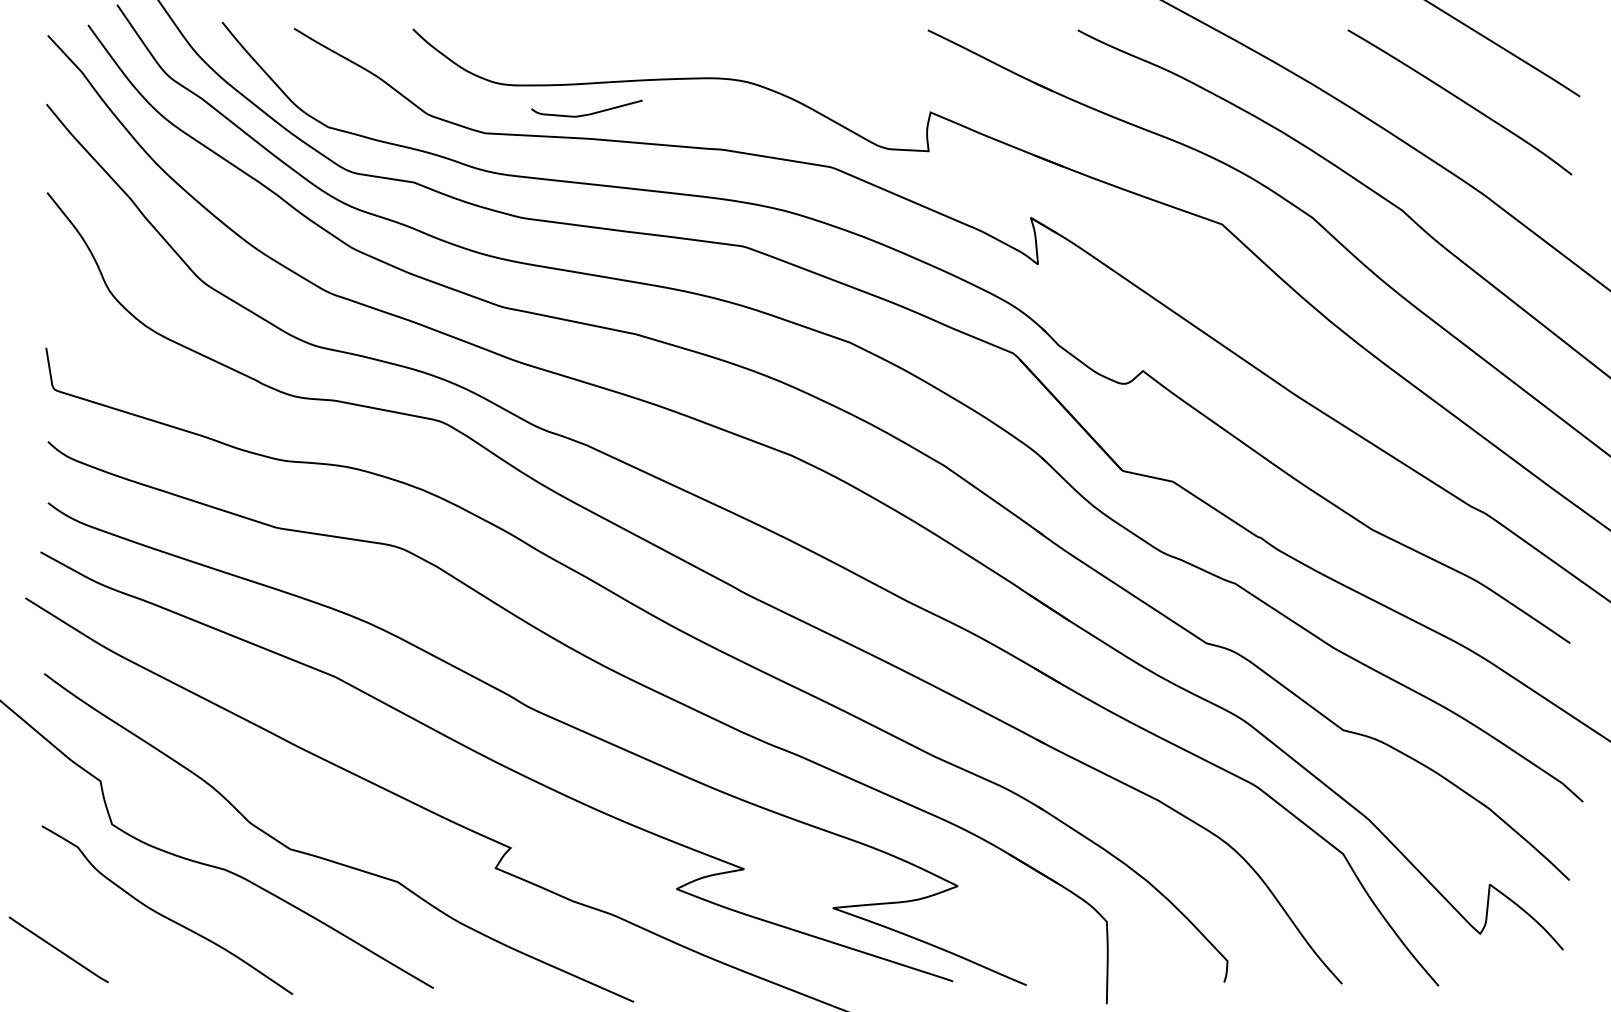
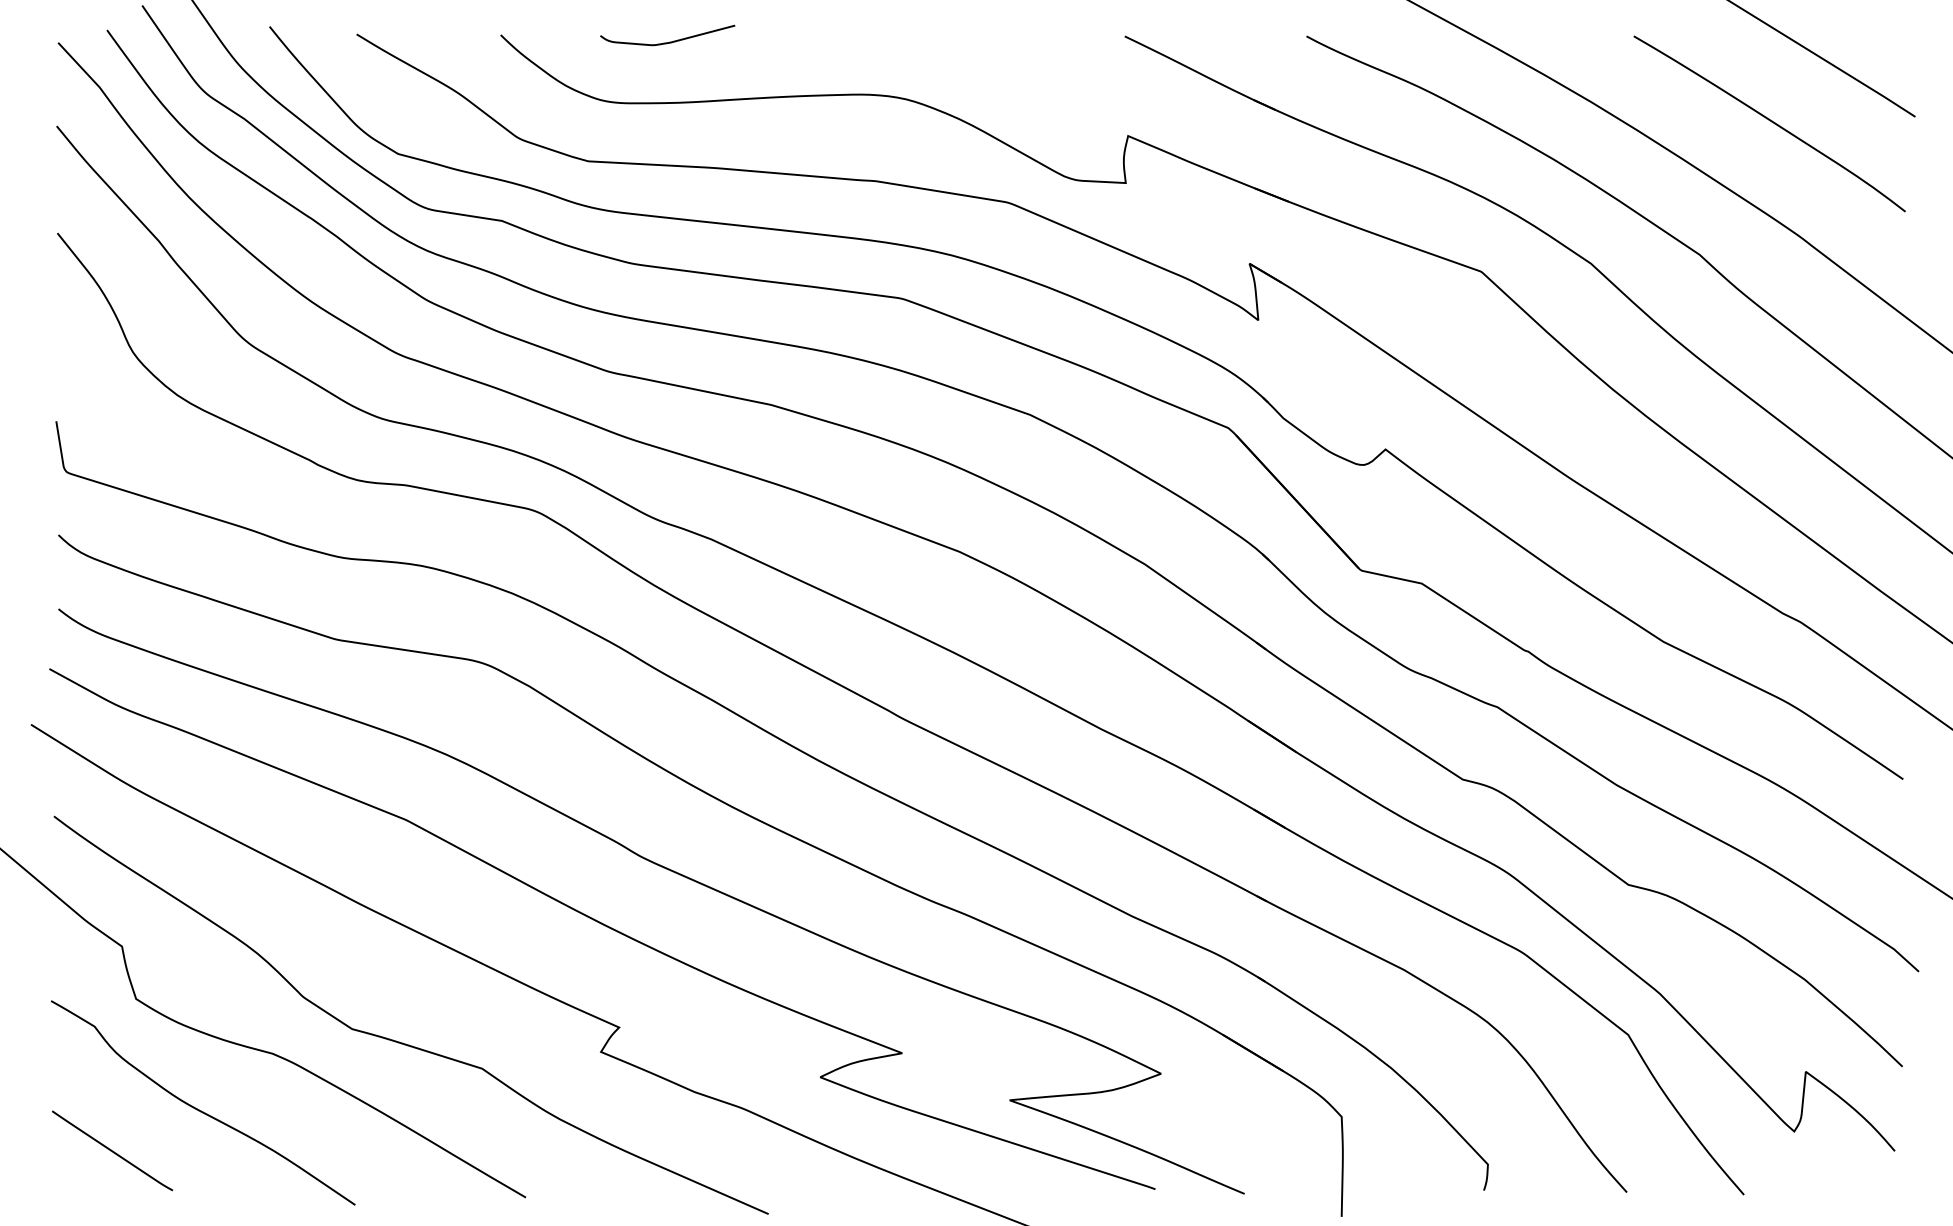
curve: (588, 113) -> (669, 41), moved
line: (58, 949) -> (112, 1150), moved

